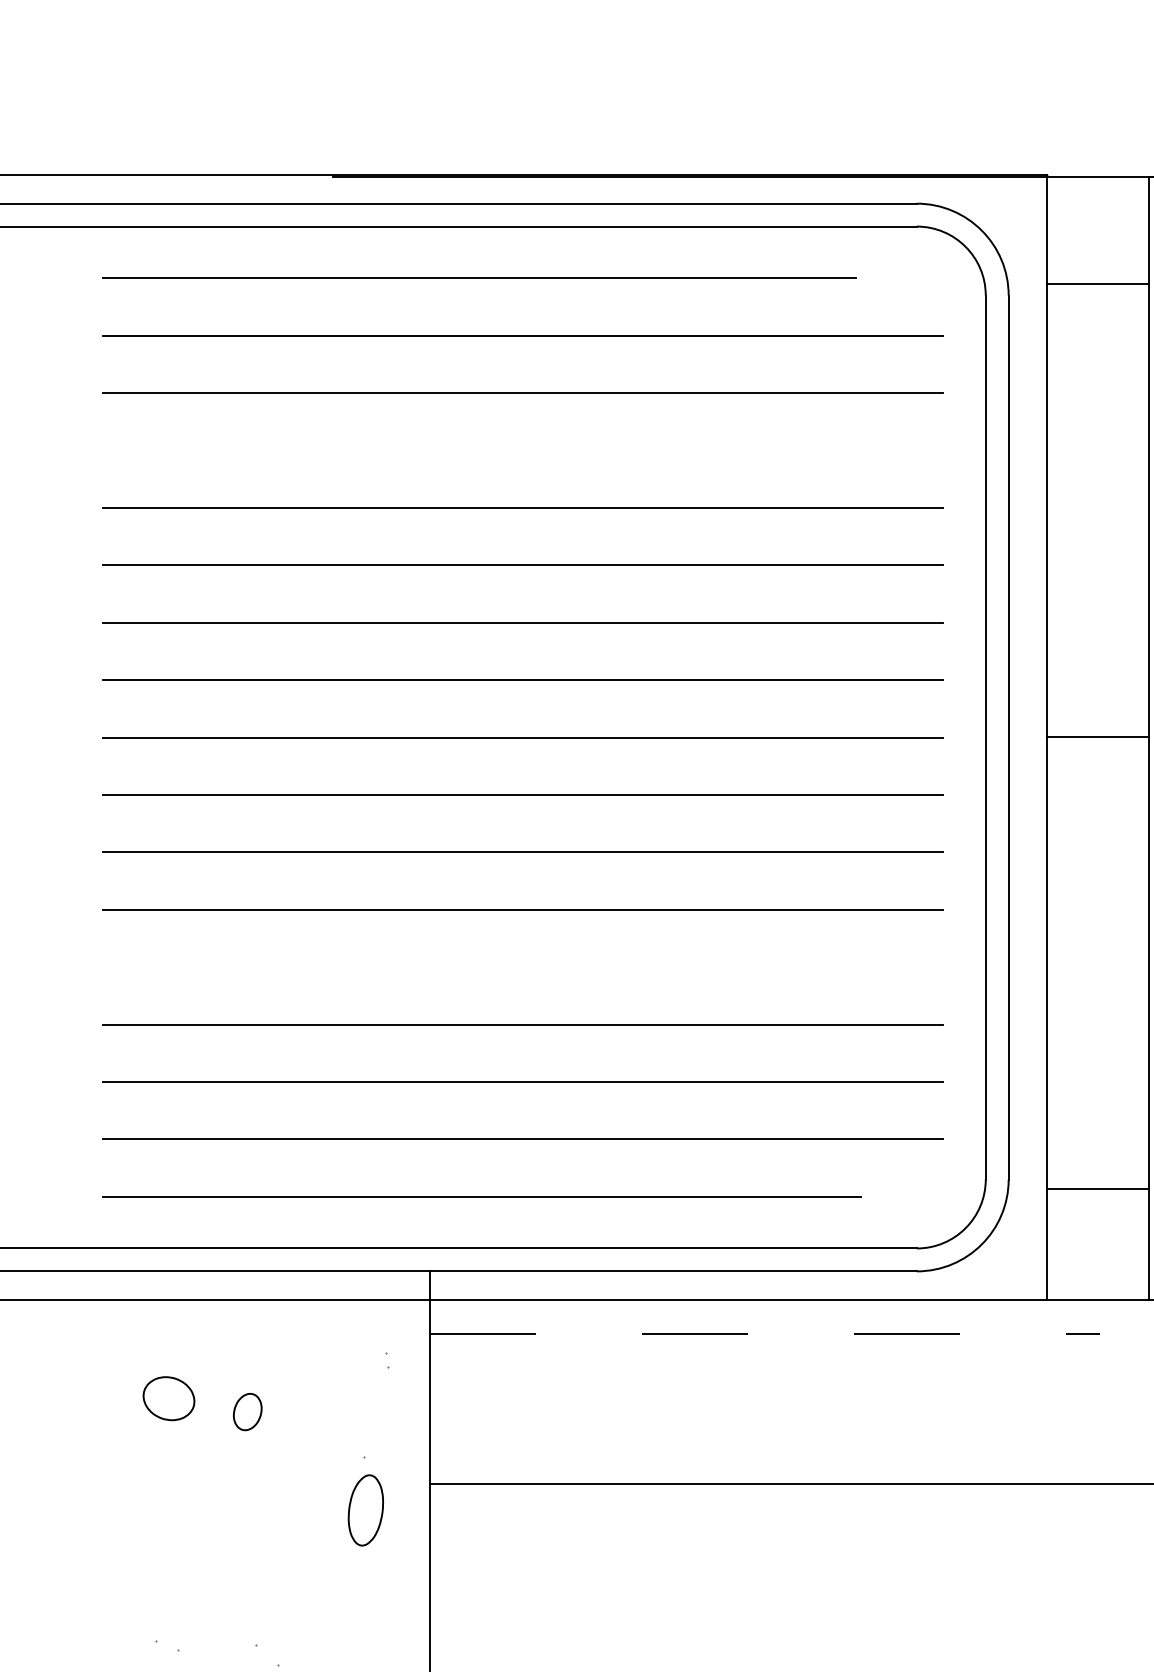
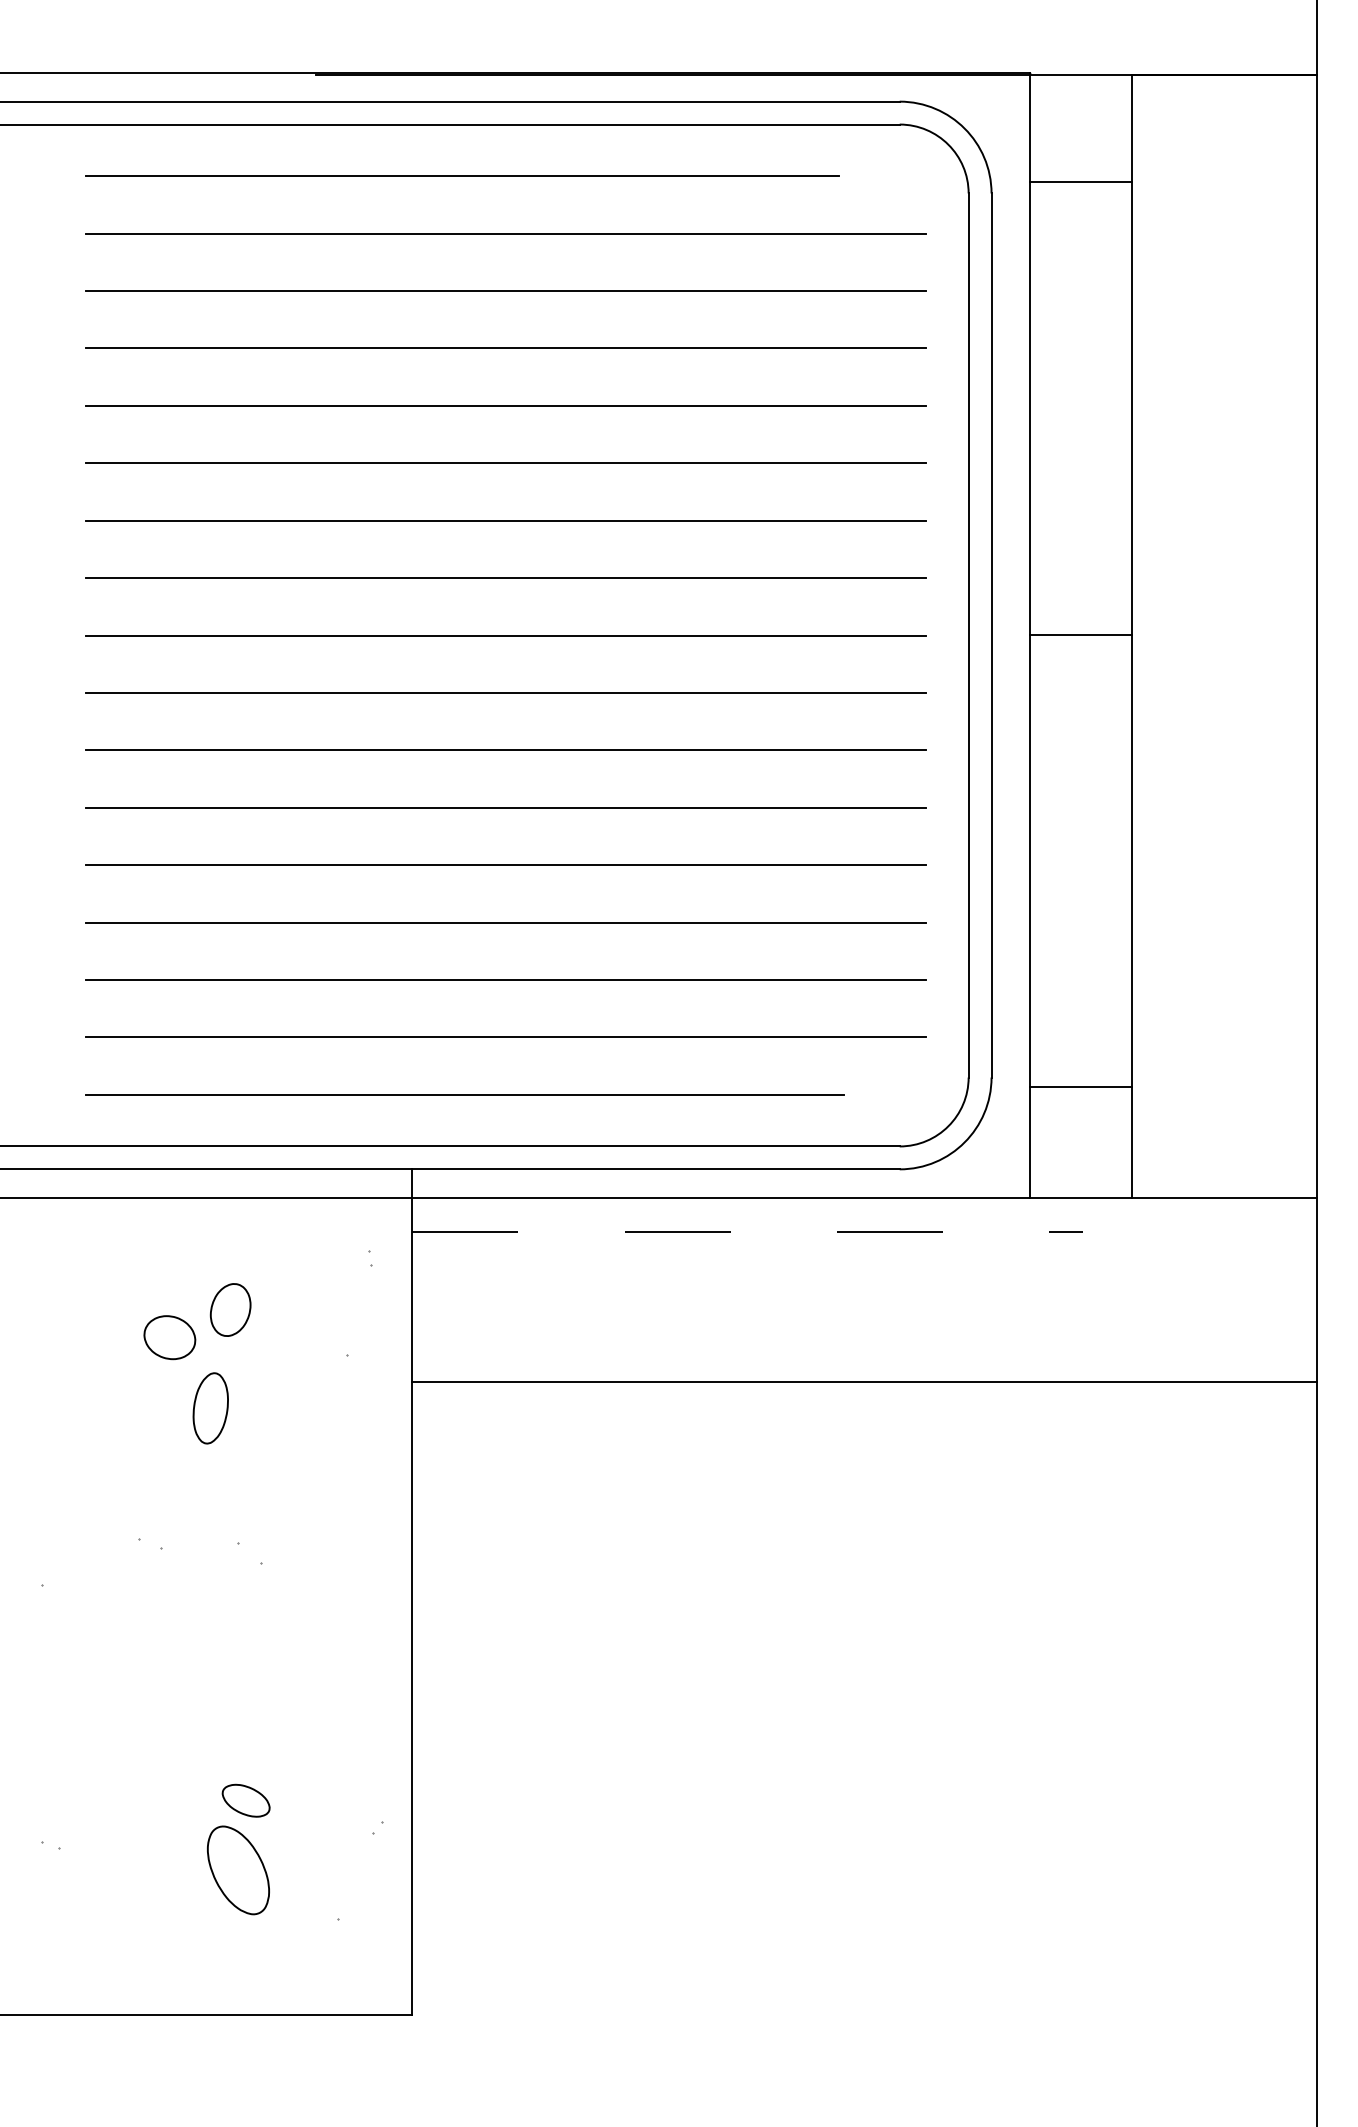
line: (522, 450) -> (505, 348), added
line: (522, 967) -> (505, 865), added
part: (168, 1398) -> (169, 1337), moved
part: (247, 1411) -> (230, 1309), size x1.43
part: (365, 1510) -> (210, 1408), moved

